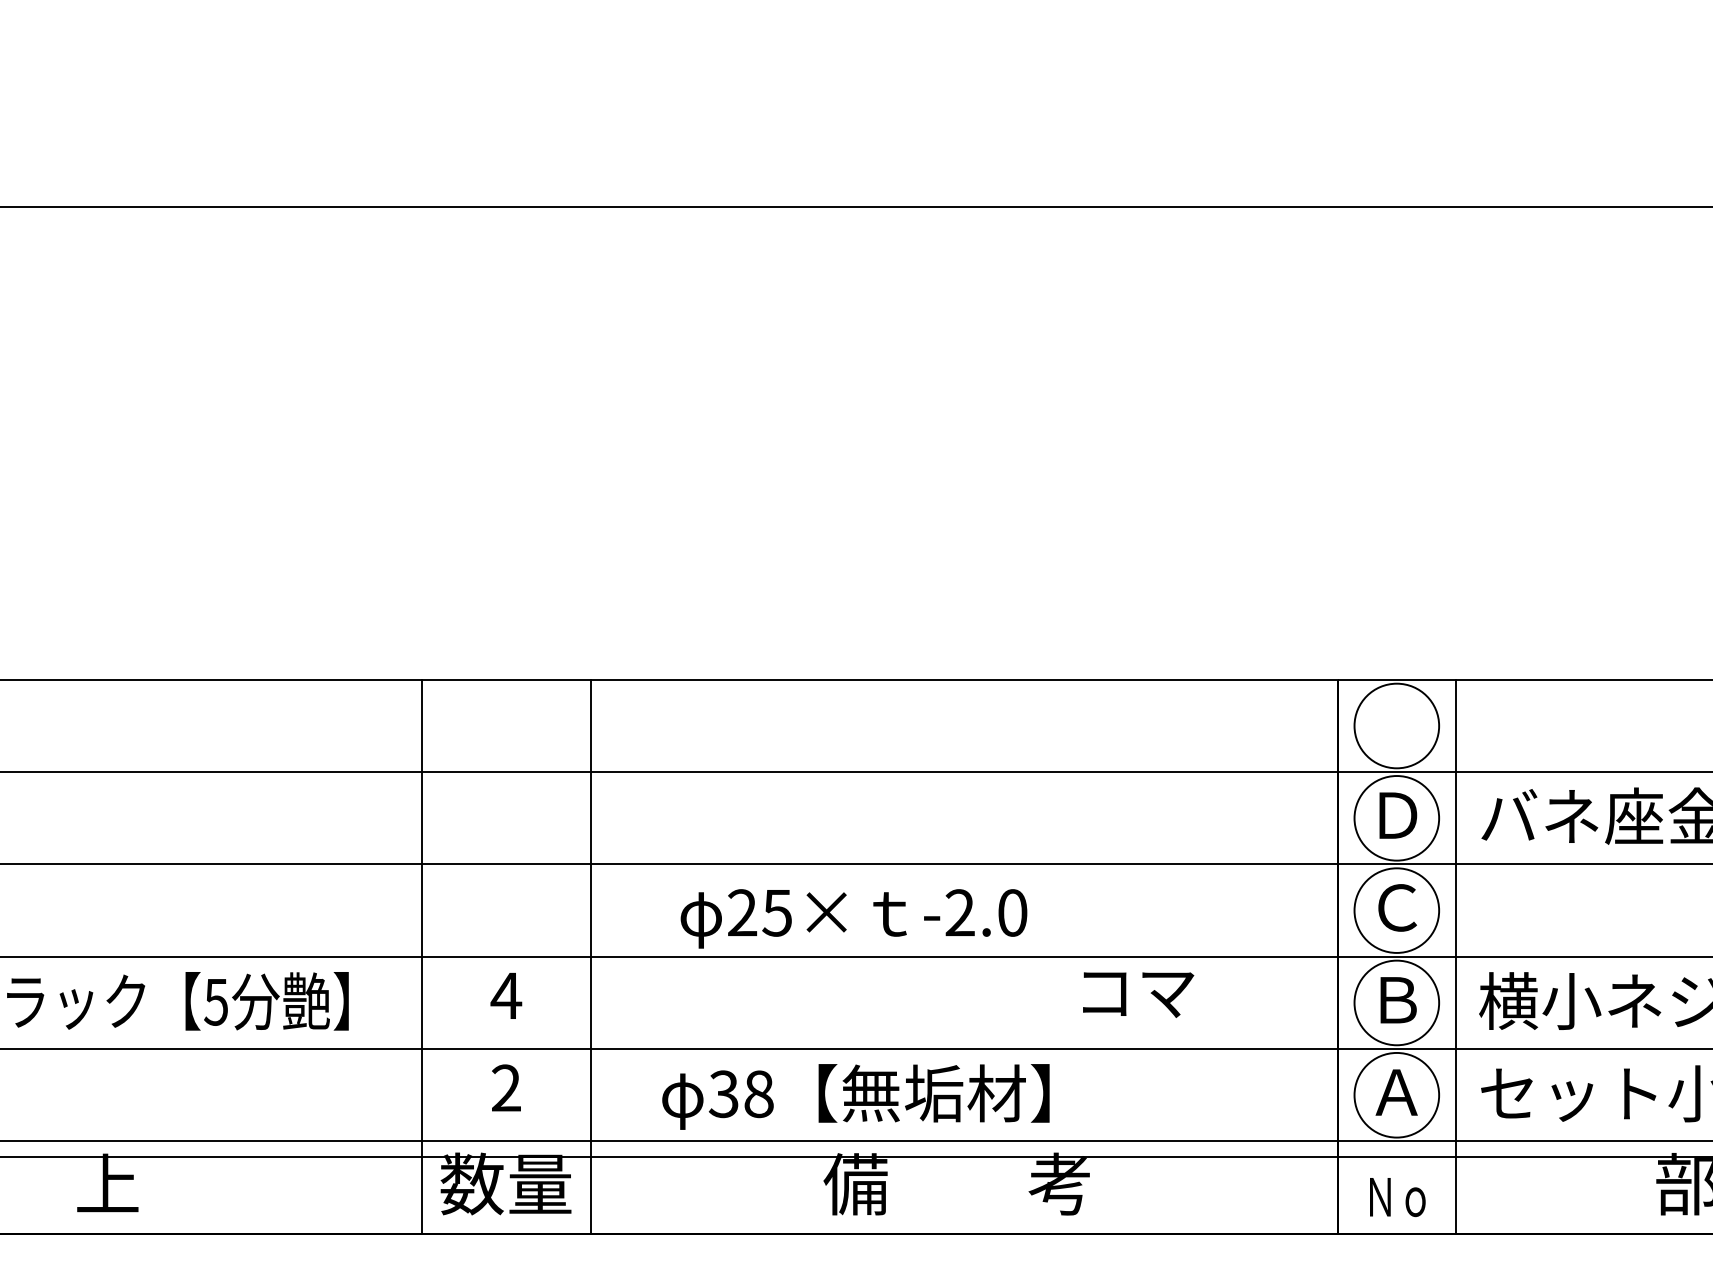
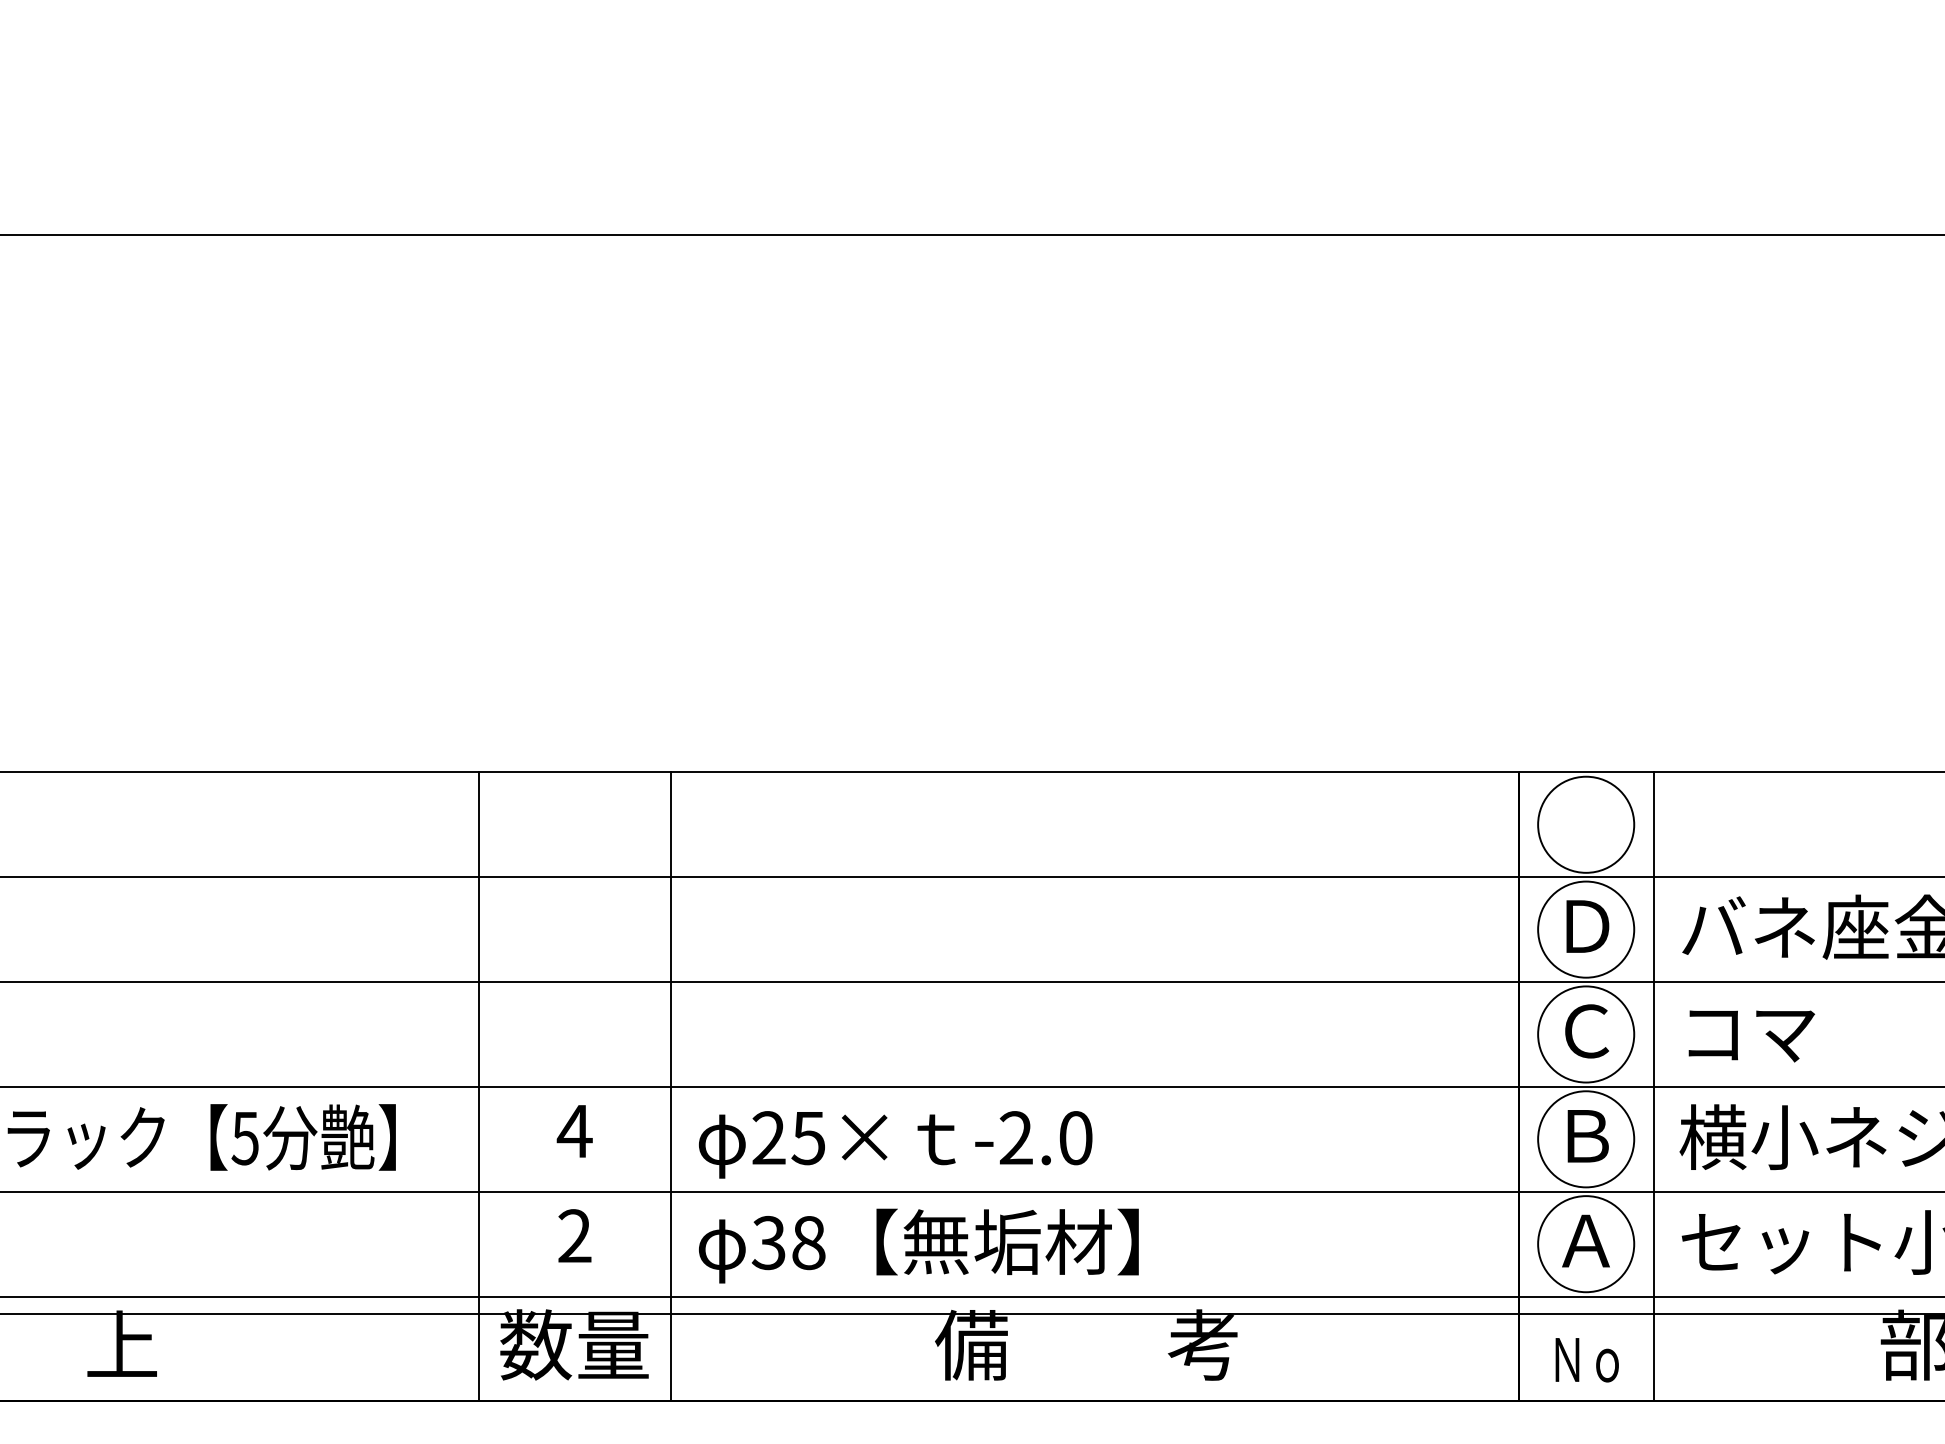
text: (853, 918) -> (895, 1144), moved
text: (1138, 995) -> (1751, 1036), moved
text: (855, 1096) -> (918, 1245), moved

